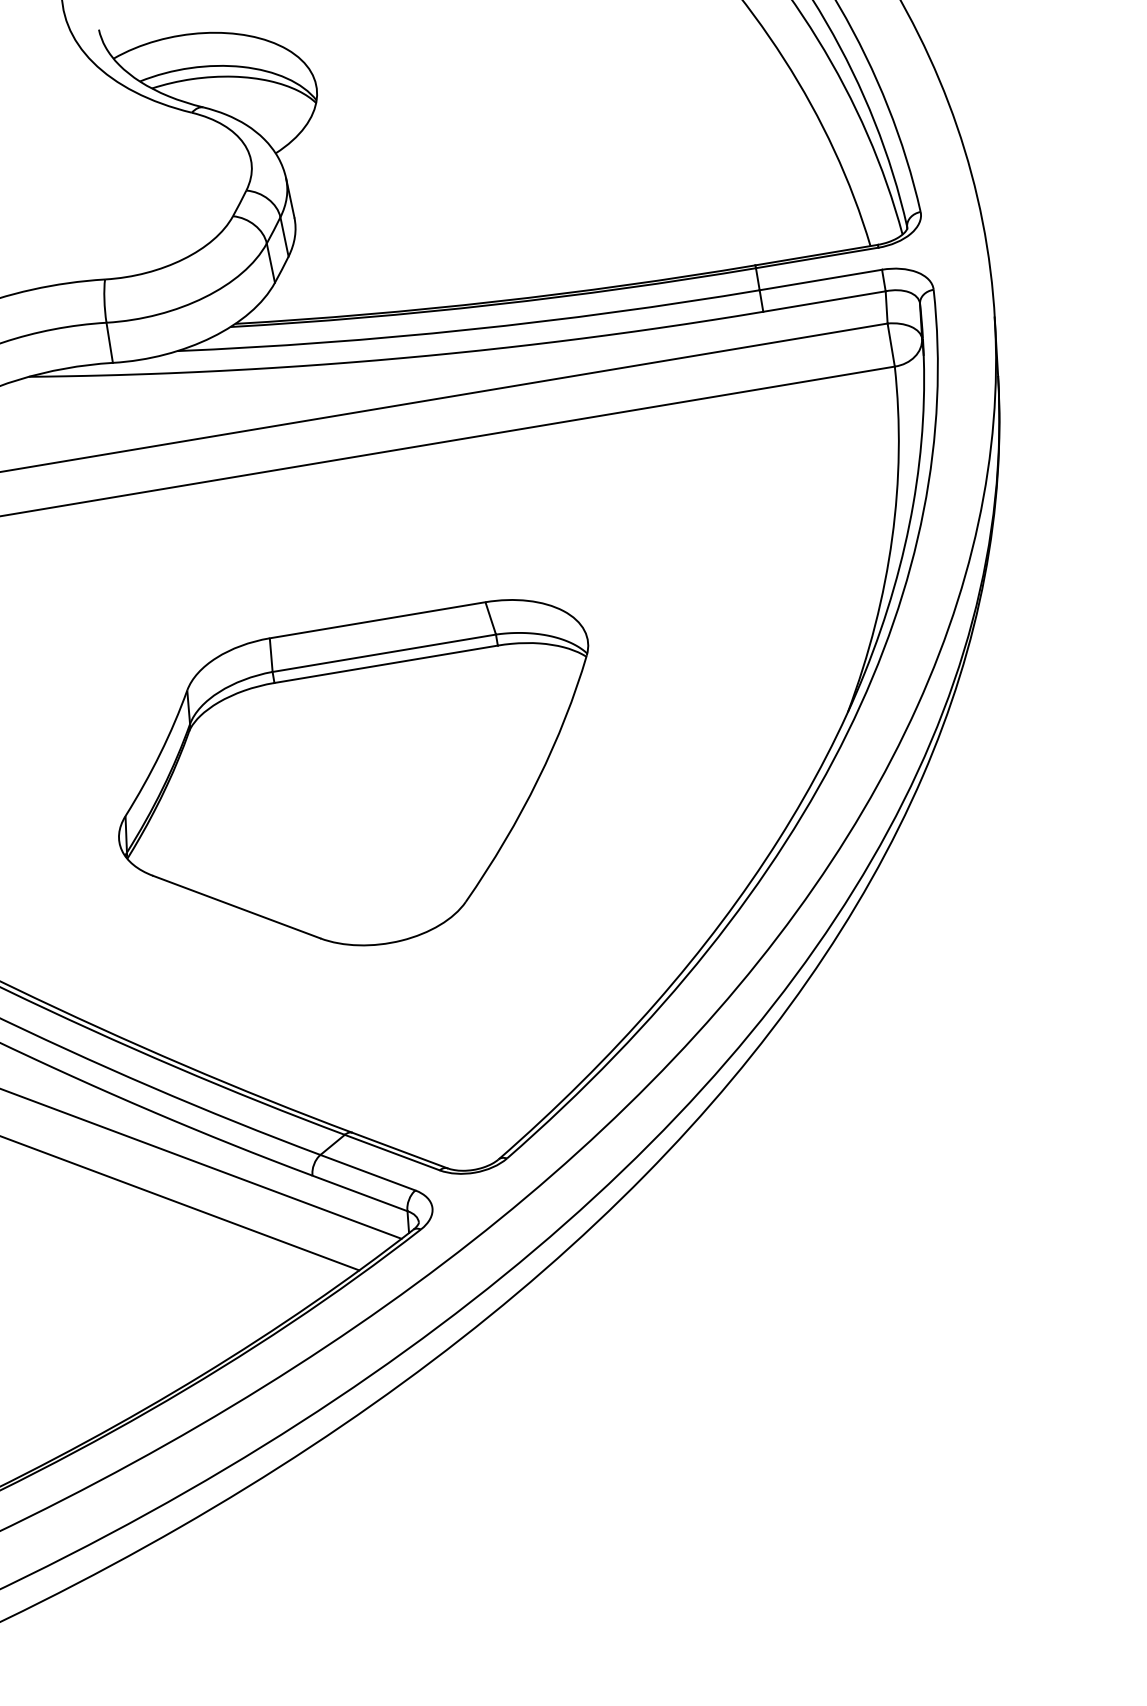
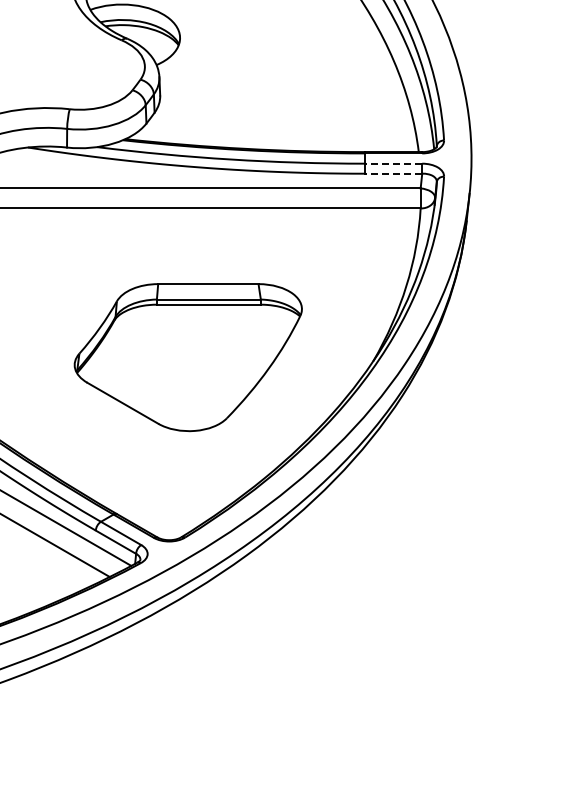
line: (820, 279) -> (393, 163), solid -> dashed
line: (823, 301) -> (393, 173), solid -> dashed
part: (359, 785) -> (187, 357), moved

